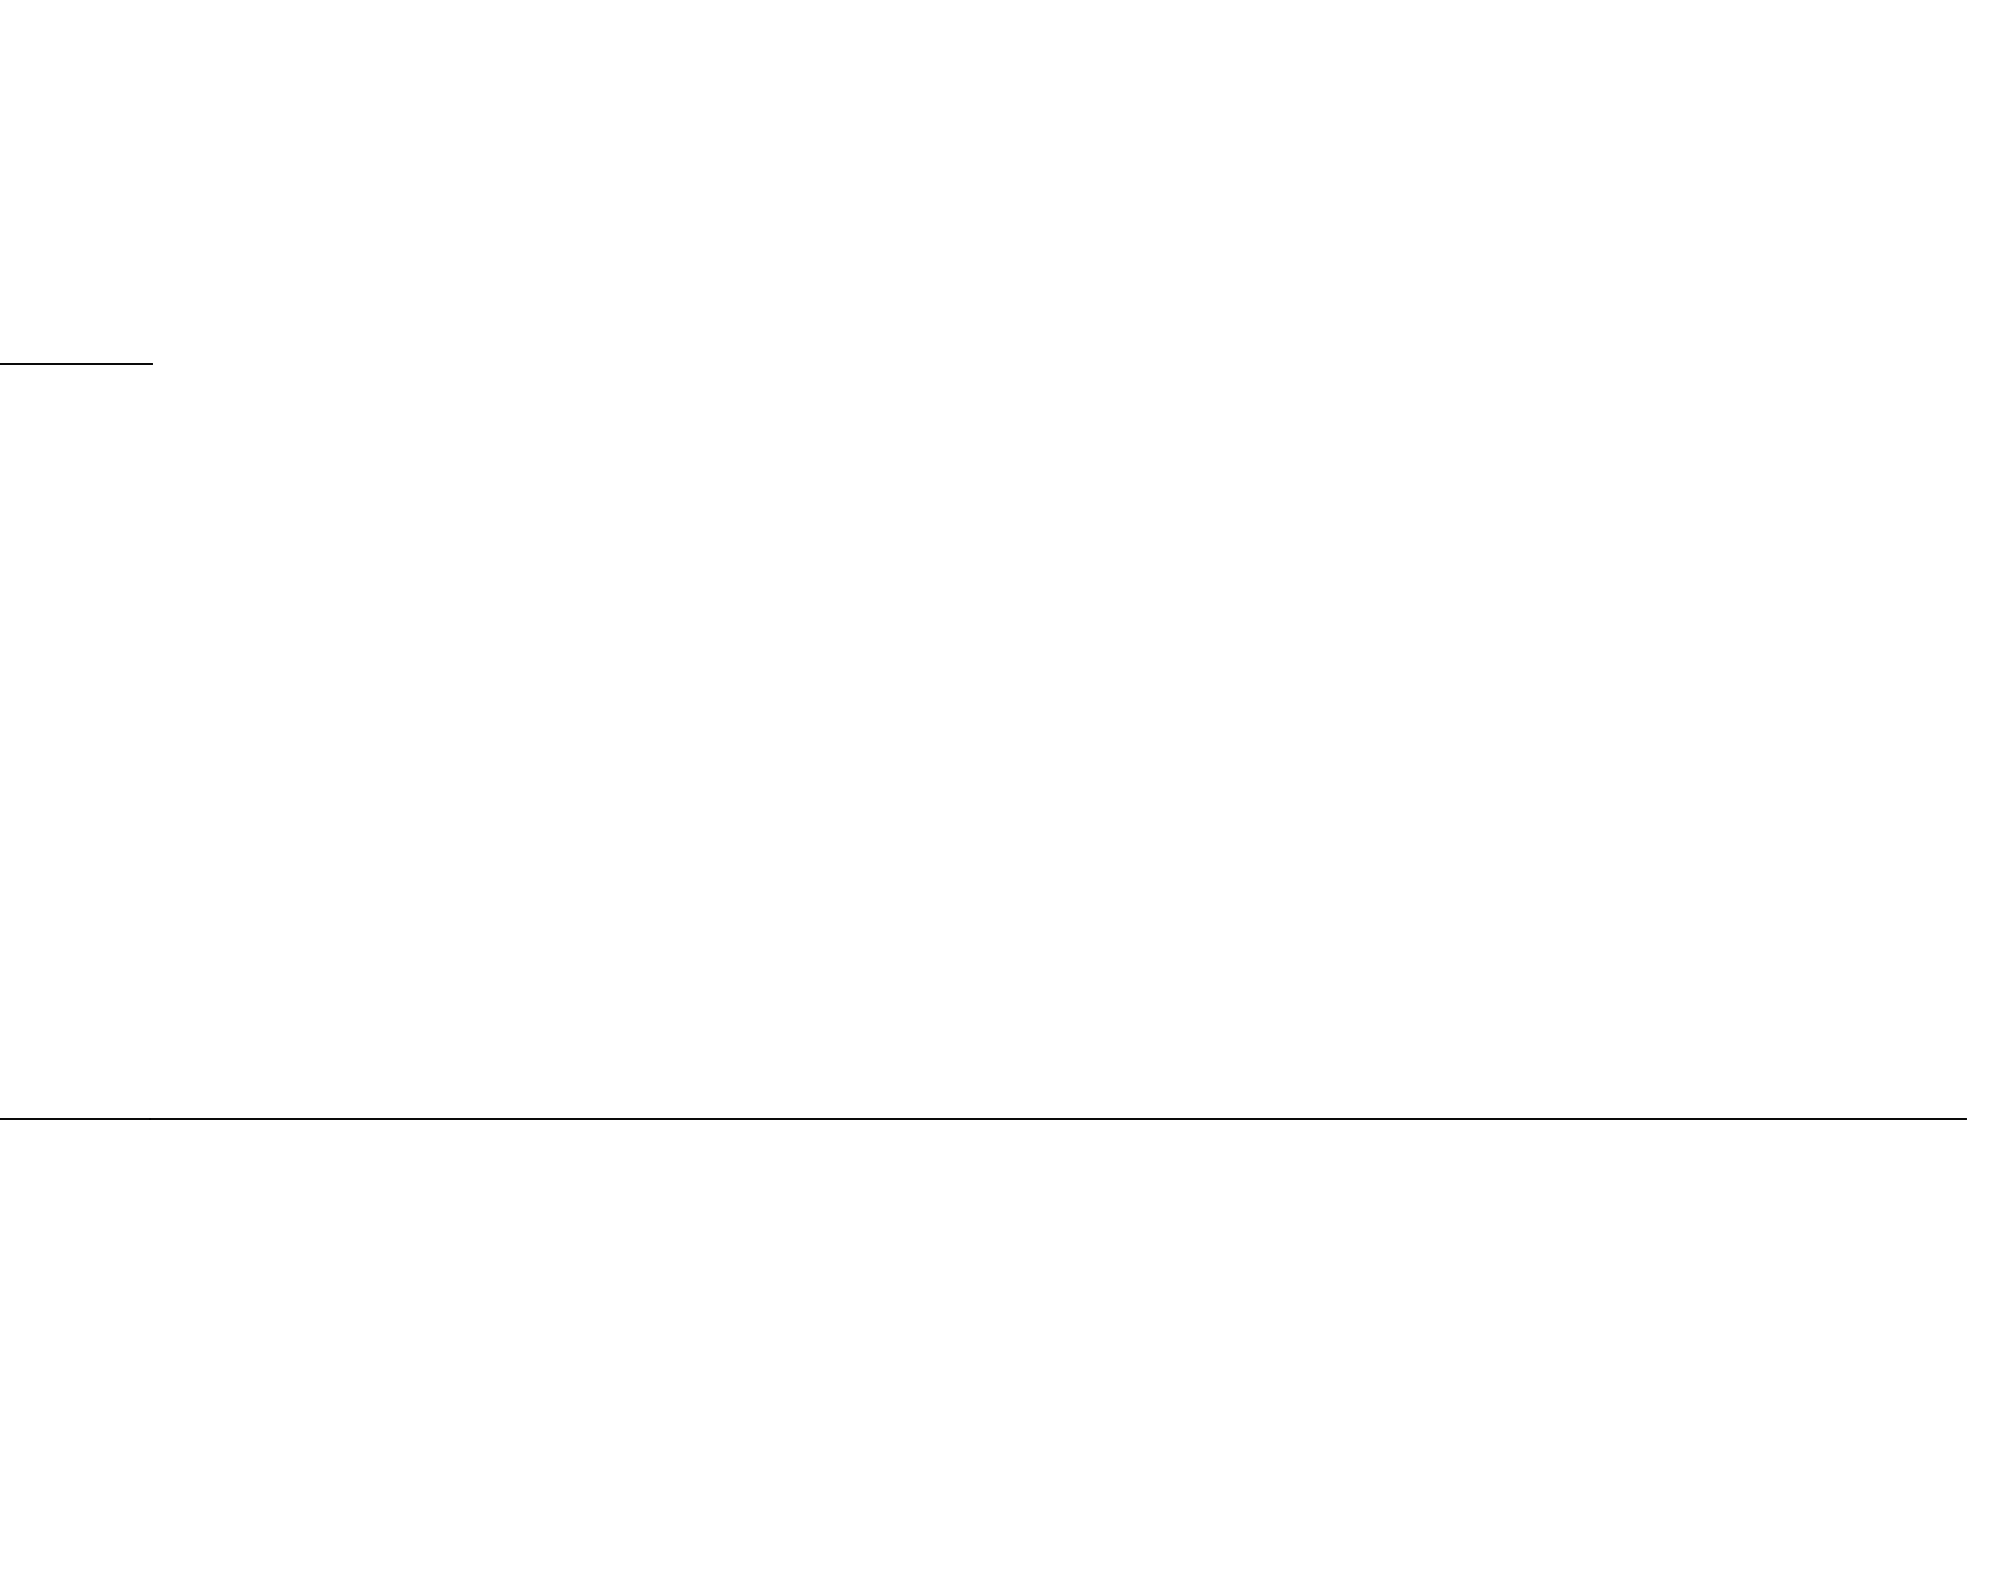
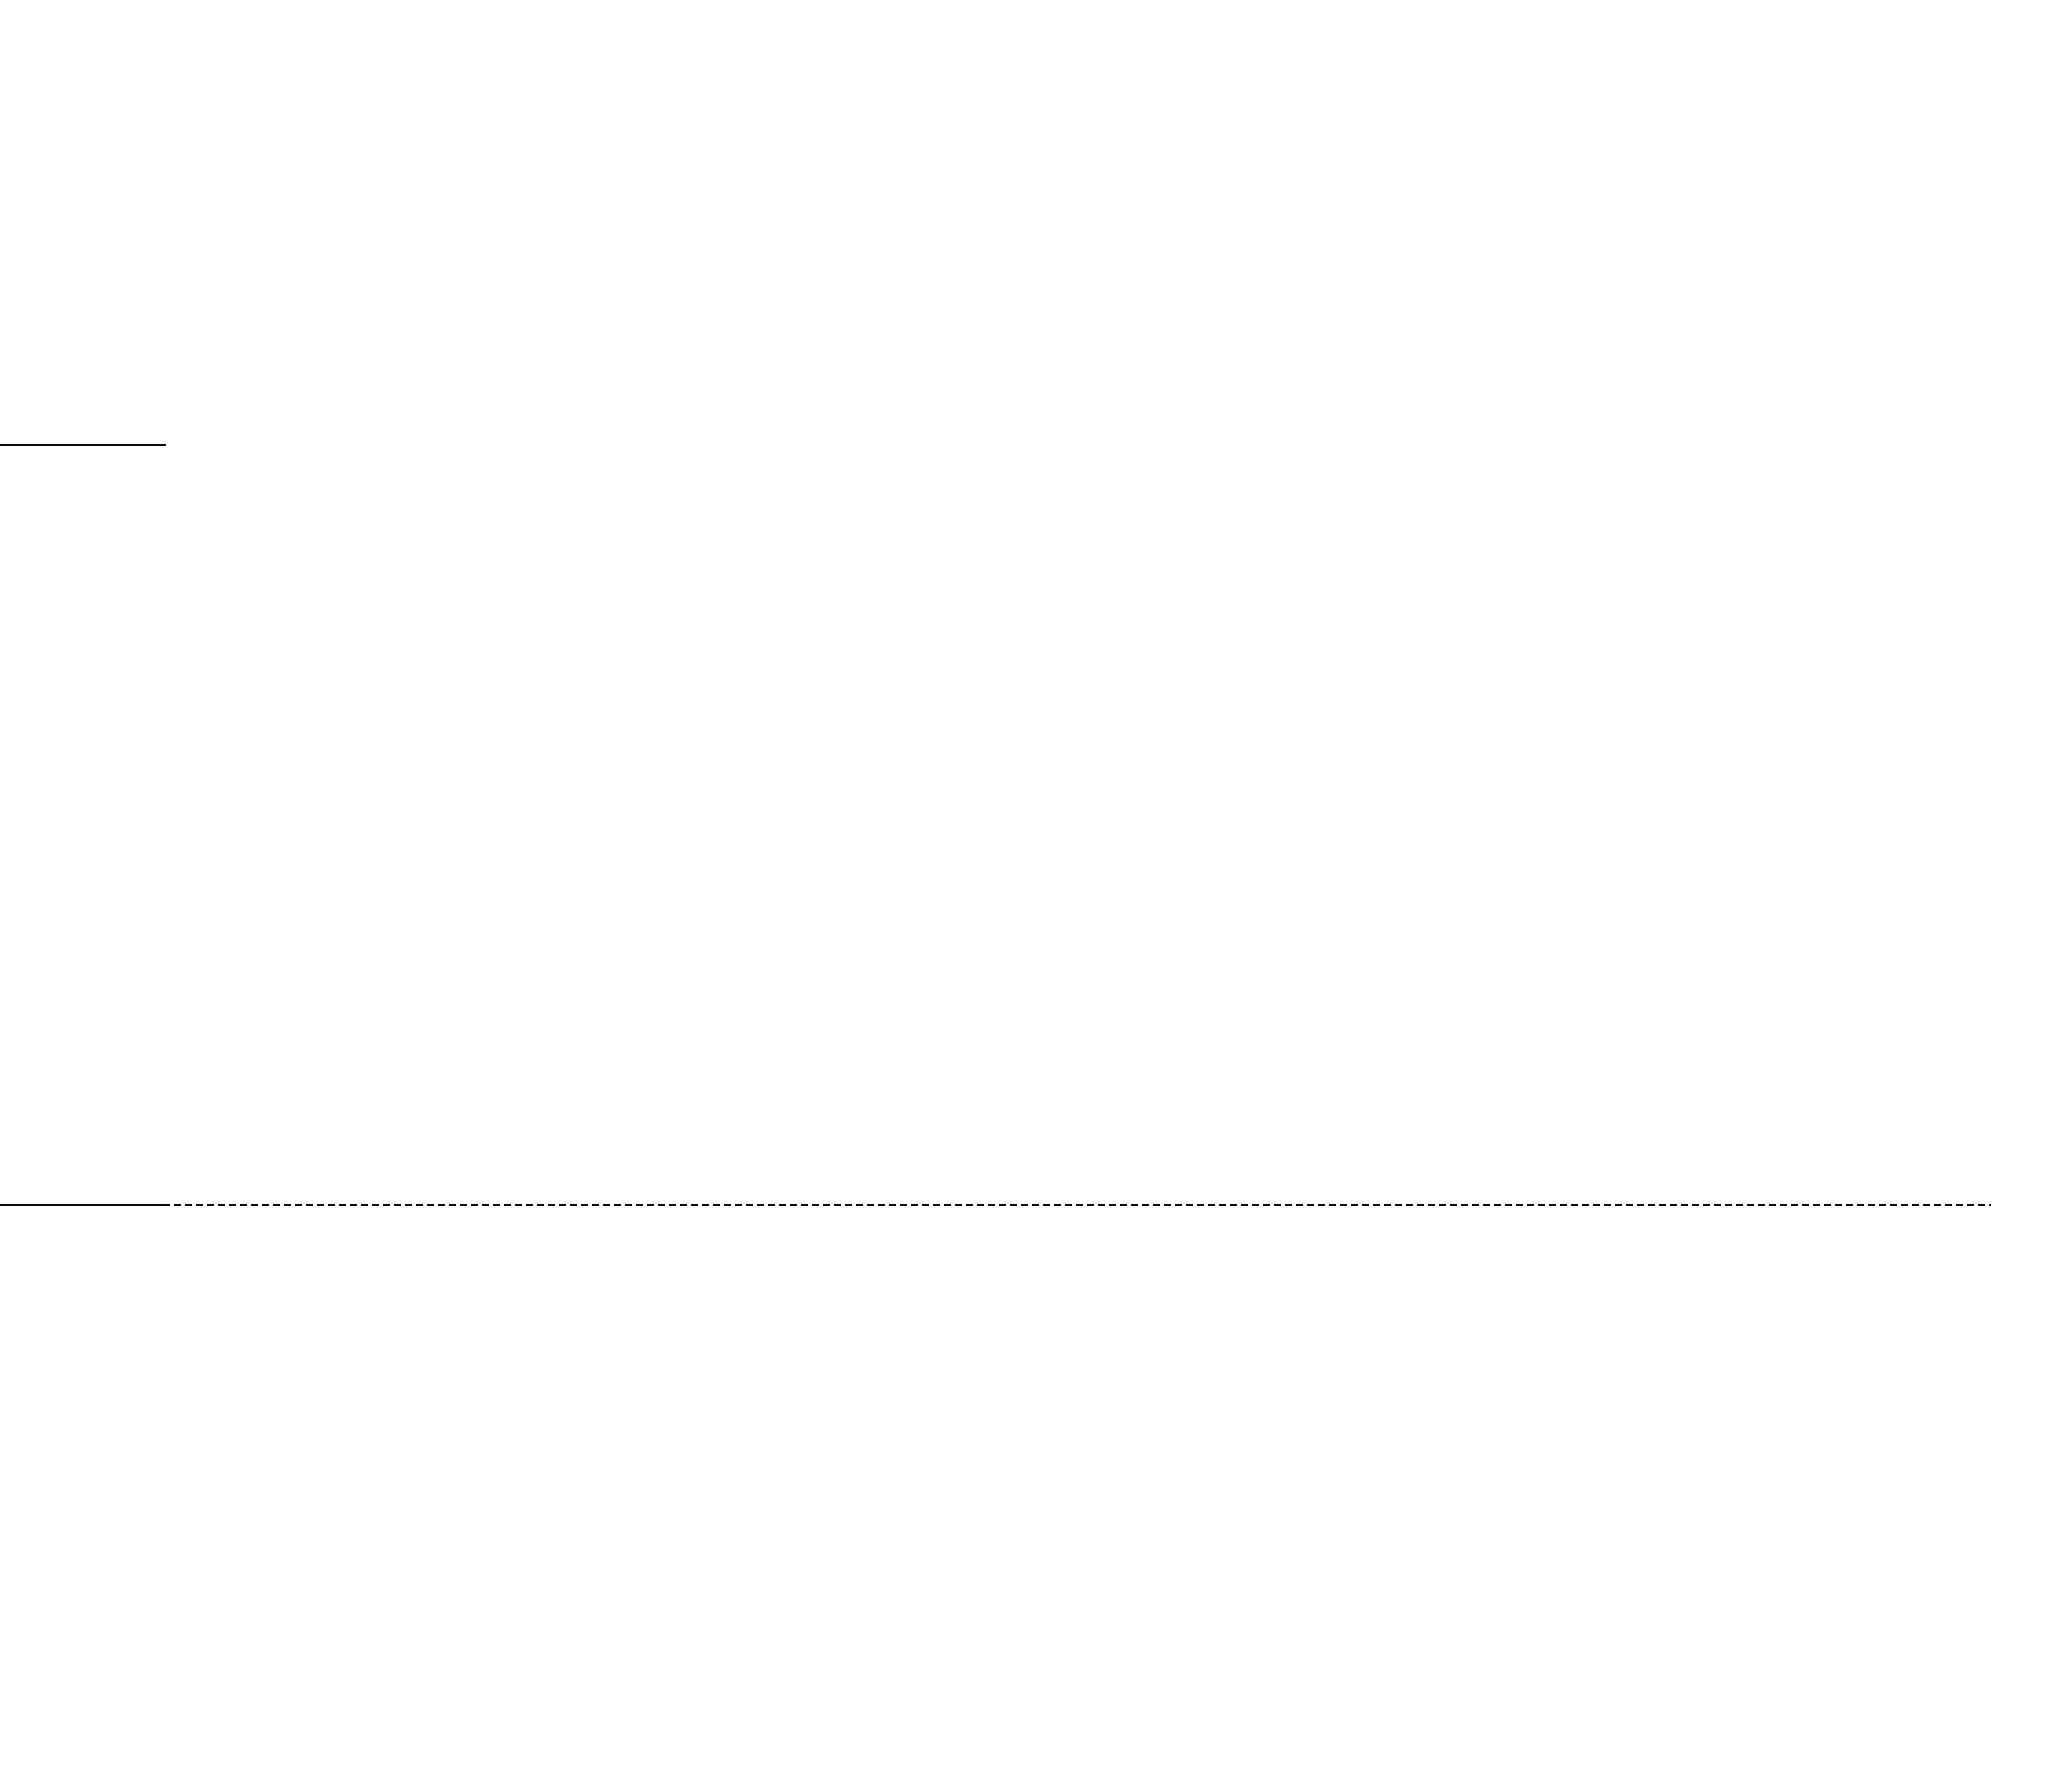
line: (1058, 1119) -> (1077, 1205), solid -> dashed

